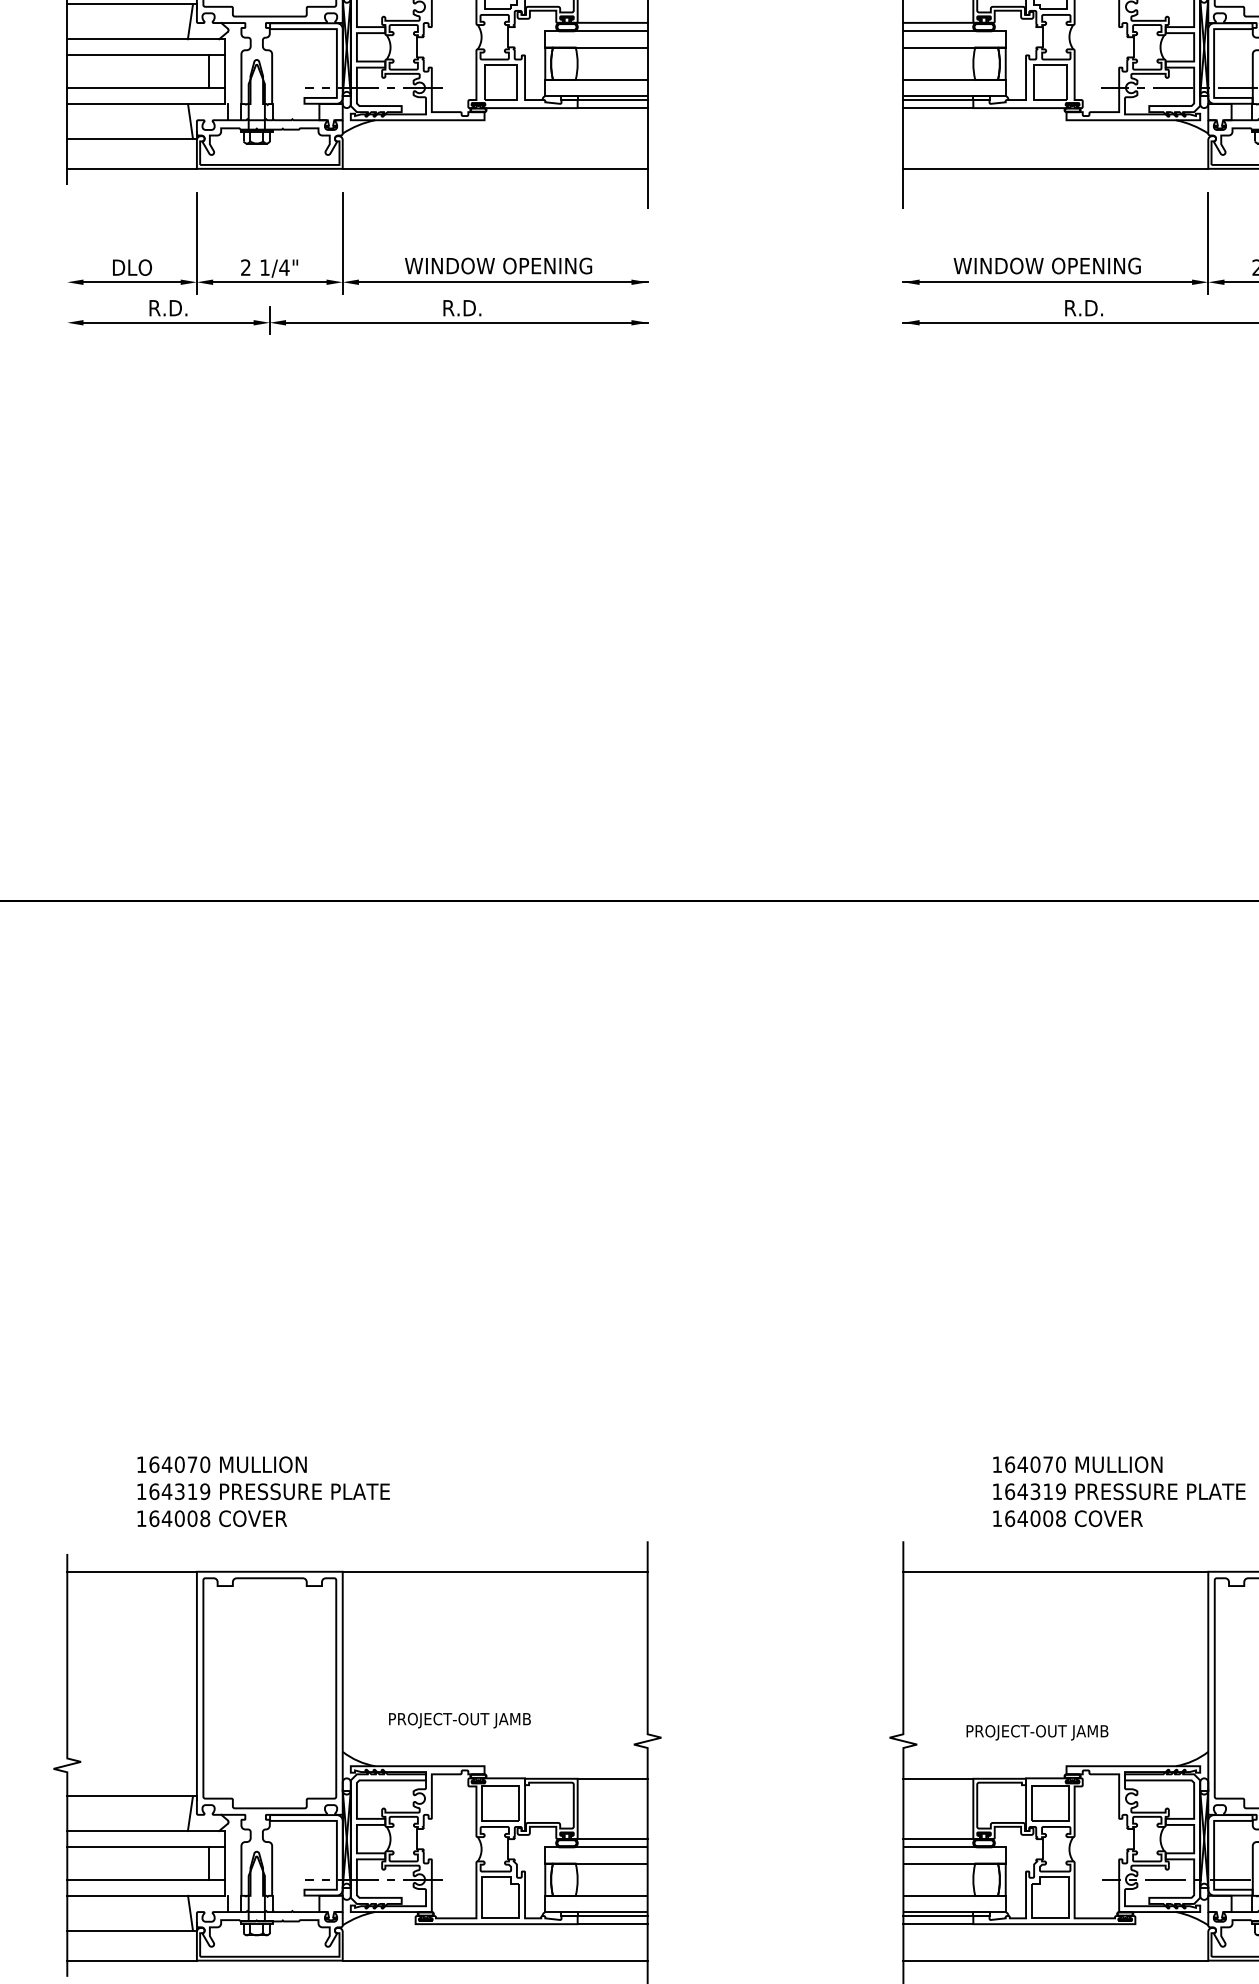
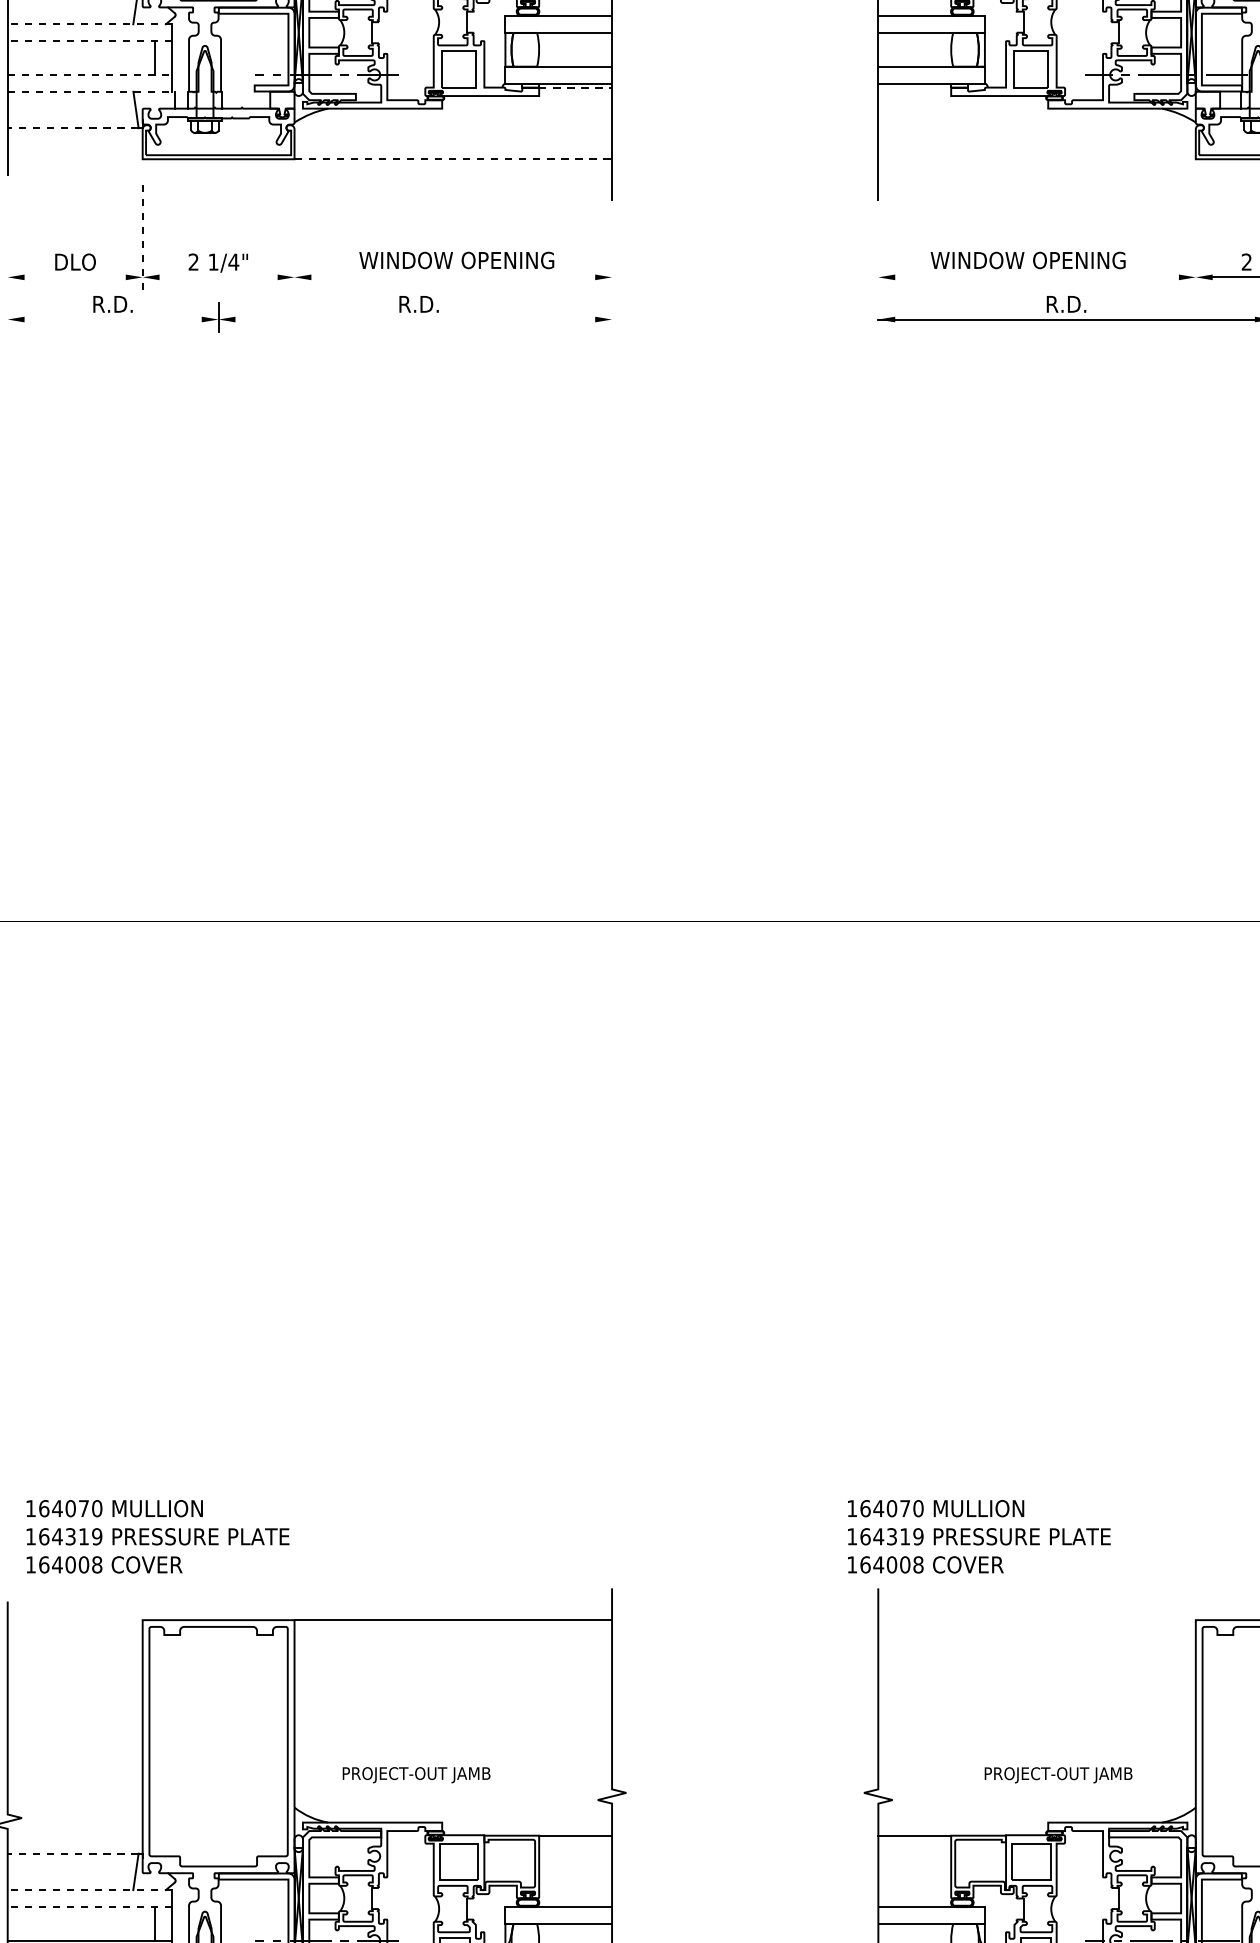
line: (611, 22) -> (574, 6), removed
line: (938, 22) -> (914, 6), removed
line: (145, 39) -> (89, 24), solid -> dashed
line: (145, 55) -> (89, 41), solid -> dashed
line: (146, 87) -> (90, 74), solid -> dashed
line: (612, 100) -> (575, 88), solid -> dashed
line: (938, 100) -> (914, 88), removed
line: (146, 104) -> (90, 92), solid -> dashed
line: (612, 108) -> (575, 96), removed
line: (938, 108) -> (914, 96), removed
line: (130, 139) -> (73, 128), solid -> dashed
line: (131, 168) -> (74, 158), removed
line: (495, 168) -> (453, 158), solid -> dashed
line: (1055, 168) -> (1036, 158), removed
line: (342, 243) -> (294, 236), removed
line: (1208, 243) -> (1196, 236), removed
line: (196, 244) -> (142, 238), solid -> dashed
line: (131, 282) -> (74, 277), removed
line: (269, 282) -> (218, 277), removed
line: (502, 282) -> (460, 277), removed
line: (1047, 282) -> (1028, 277), removed
line: (168, 322) -> (113, 319), removed
line: (466, 322) -> (423, 319), removed
text: (263, 1491) -> (157, 1536), moved
text: (1119, 1491) -> (979, 1536), moved
line: (131, 1571) -> (74, 1619), removed
line: (1055, 1571) -> (1036, 1619), removed
text: (1037, 1732) -> (1058, 1774), moved
line: (130, 1796) -> (73, 1854), solid -> dashed
line: (145, 1831) -> (89, 1890), solid -> dashed
line: (611, 1838) -> (574, 1897), removed
line: (938, 1838) -> (914, 1897), removed
line: (145, 1847) -> (89, 1907), solid -> dashed

